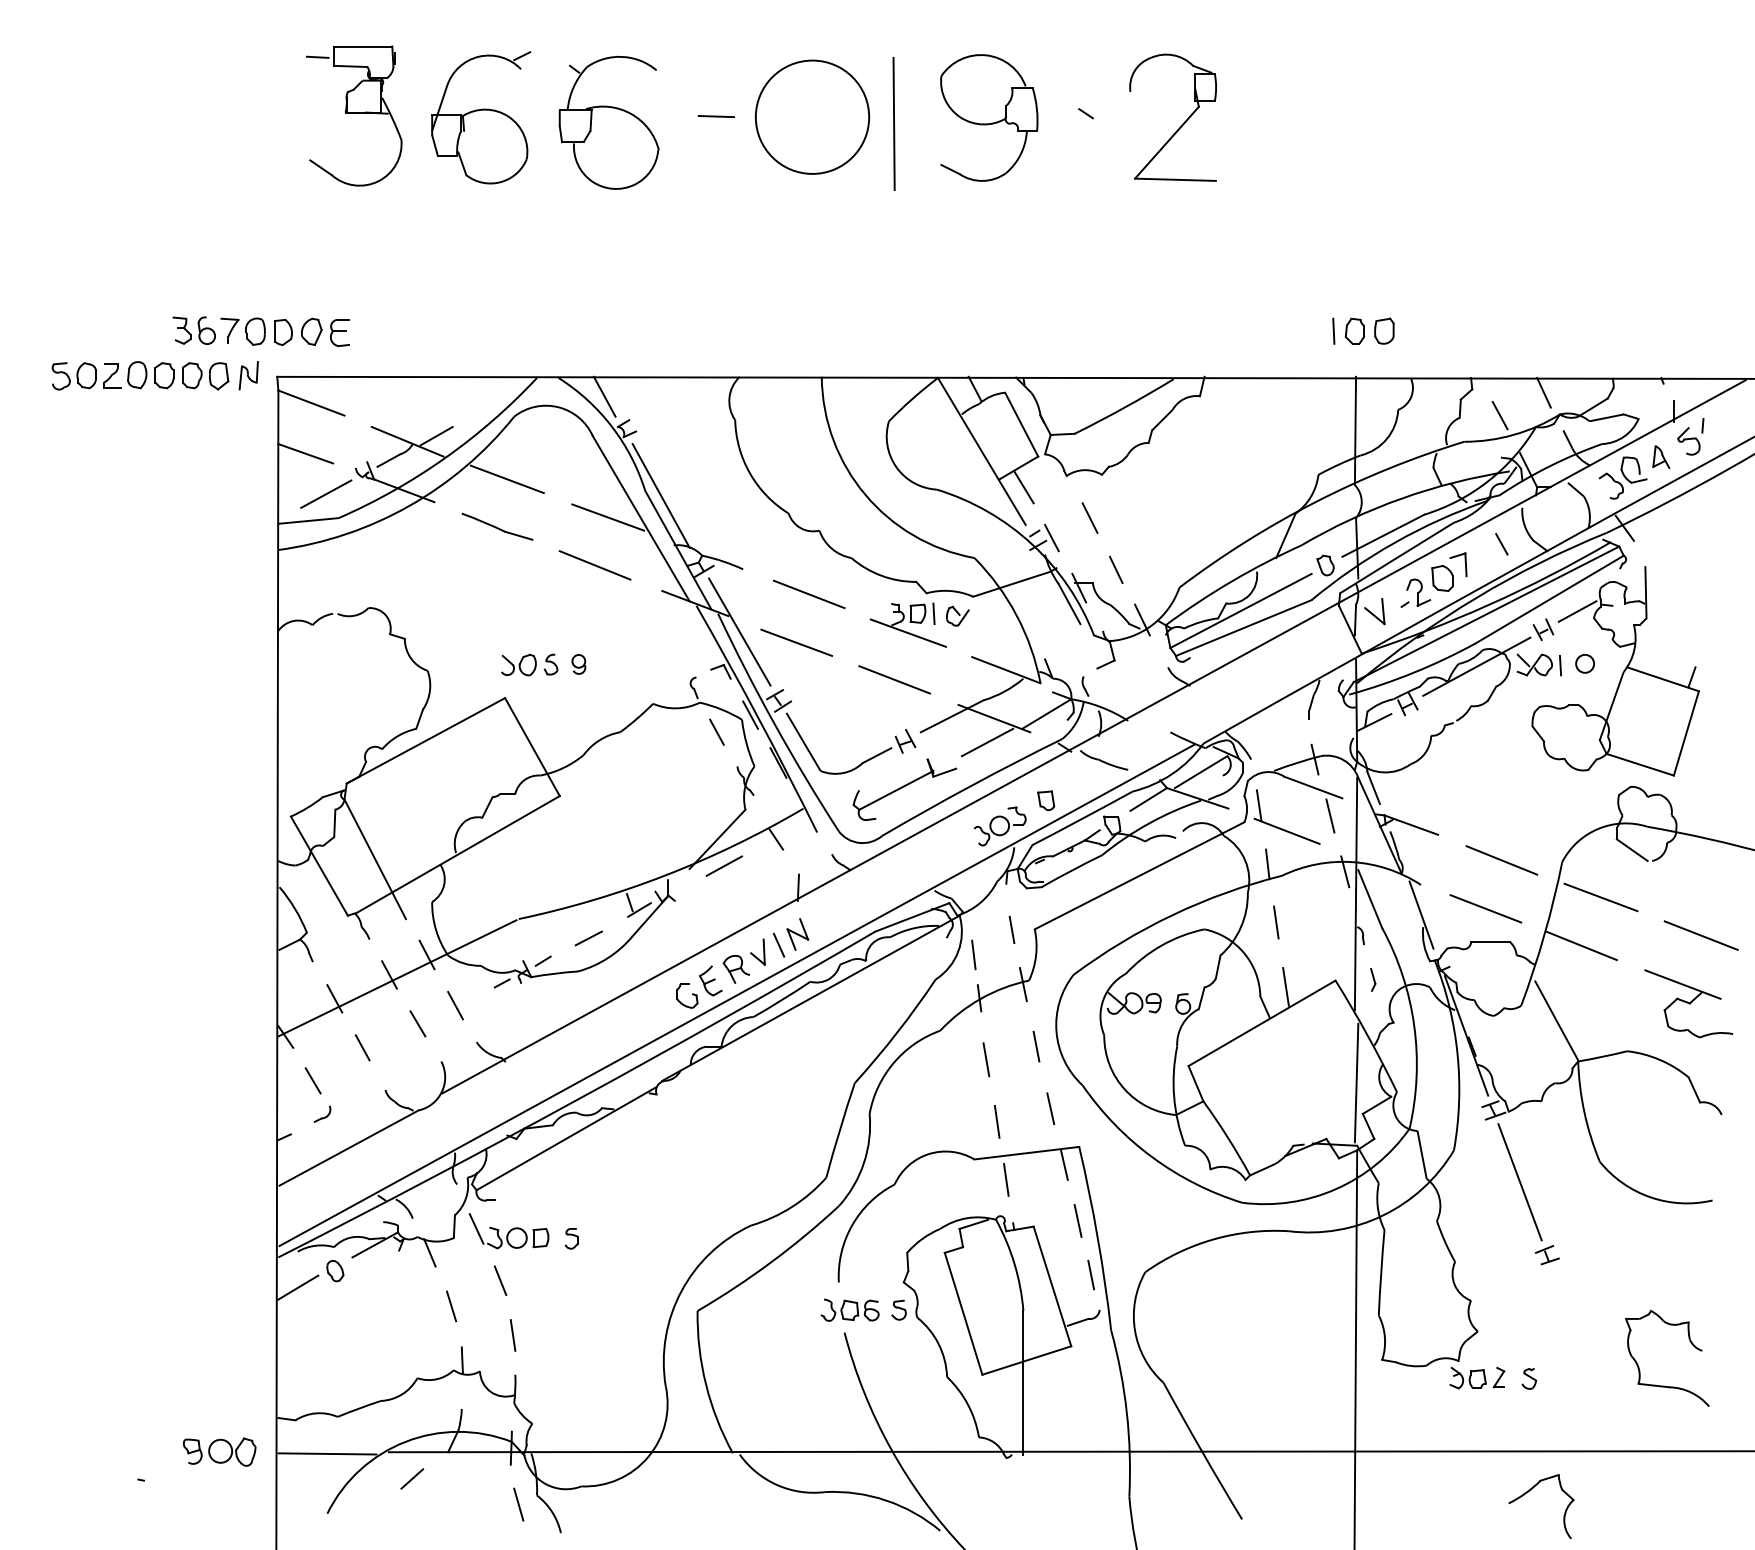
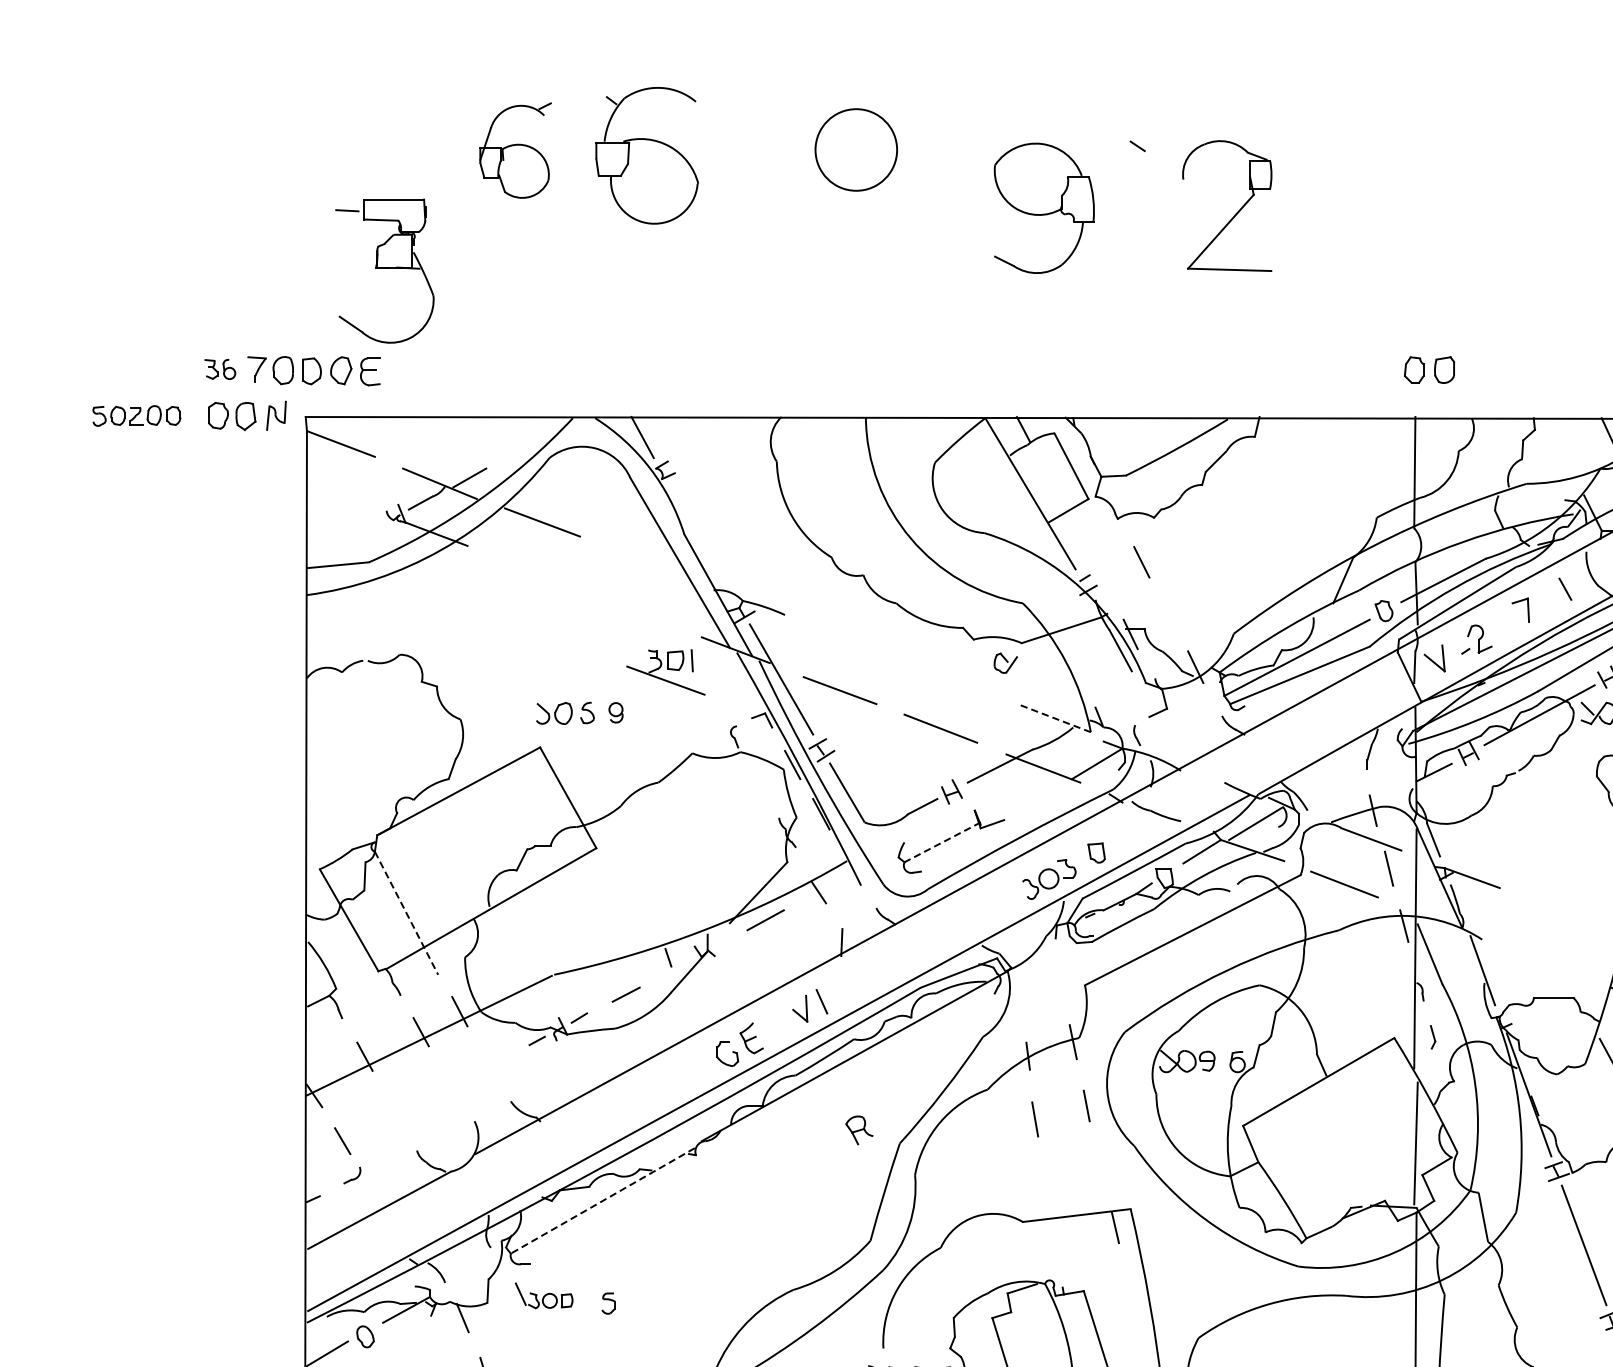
part: (354, 115) -> (385, 270), moved
line: (716, 116) -> (757, 149), removed
circle: (812, 116) -> (856, 149), size x0.7
part: (481, 117) -> (515, 150), size x0.7
part: (989, 117) -> (1044, 207), moved
line: (893, 123) -> (939, 156), removed
part: (1181, 124) -> (1235, 212), moved
part: (193, 330) -> (219, 369), size x0.7
line: (1333, 330) -> (1392, 369), removed
part: (112, 375) -> (136, 415), size x0.7
line: (1499, 415) -> (1562, 456), removed
line: (305, 453) -> (334, 495), removed
line: (1023, 487) -> (1073, 530), removed
line: (326, 493) -> (356, 536), removed
line: (660, 495) -> (699, 539), removed
line: (608, 517) -> (646, 561), removed
part: (497, 526) -> (532, 570), removed
line: (1051, 537) -> (1102, 582), removed
line: (594, 565) -> (632, 611), removed
line: (1115, 569) -> (1167, 615), removed
part: (1442, 578) -> (1504, 624), removed
line: (808, 594) -> (852, 640), removed
part: (907, 624) -> (665, 671), moved
line: (1006, 670) -> (1055, 719), solid -> dashed
line: (716, 731) -> (757, 781), removed
line: (987, 742) -> (1036, 793), removed
line: (896, 790) -> (942, 842), solid -> dashed
line: (1258, 805) -> (1315, 857), removed
line: (375, 859) -> (406, 913), solid -> dashed
line: (1501, 860) -> (1565, 914), removed
line: (1267, 864) -> (1324, 918), removed
line: (1485, 908) -> (1548, 963), removed
line: (639, 909) -> (678, 964), removed
line: (1276, 922) -> (1333, 978), removed
line: (1011, 929) -> (1061, 985), removed
part: (797, 934) -> (840, 990), removed
line: (973, 954) -> (1021, 1011), removed
part: (735, 969) -> (858, 1130), moved
line: (1285, 986) -> (1342, 1044), removed
line: (455, 1005) -> (489, 1063), removed
line: (417, 1023) -> (450, 1082), removed
line: (362, 1047) -> (393, 1106), removed
line: (1050, 1108) -> (1101, 1169), removed
line: (996, 1121) -> (1045, 1182), removed
line: (565, 1139) -> (602, 1201), solid -> dashed
line: (1006, 1179) -> (1055, 1242), removed
line: (1077, 1220) -> (1128, 1284), removed
part: (508, 1231) -> (543, 1296), size x0.7
line: (1091, 1274) -> (1143, 1340), removed
line: (500, 1280) -> (535, 1346), removed

